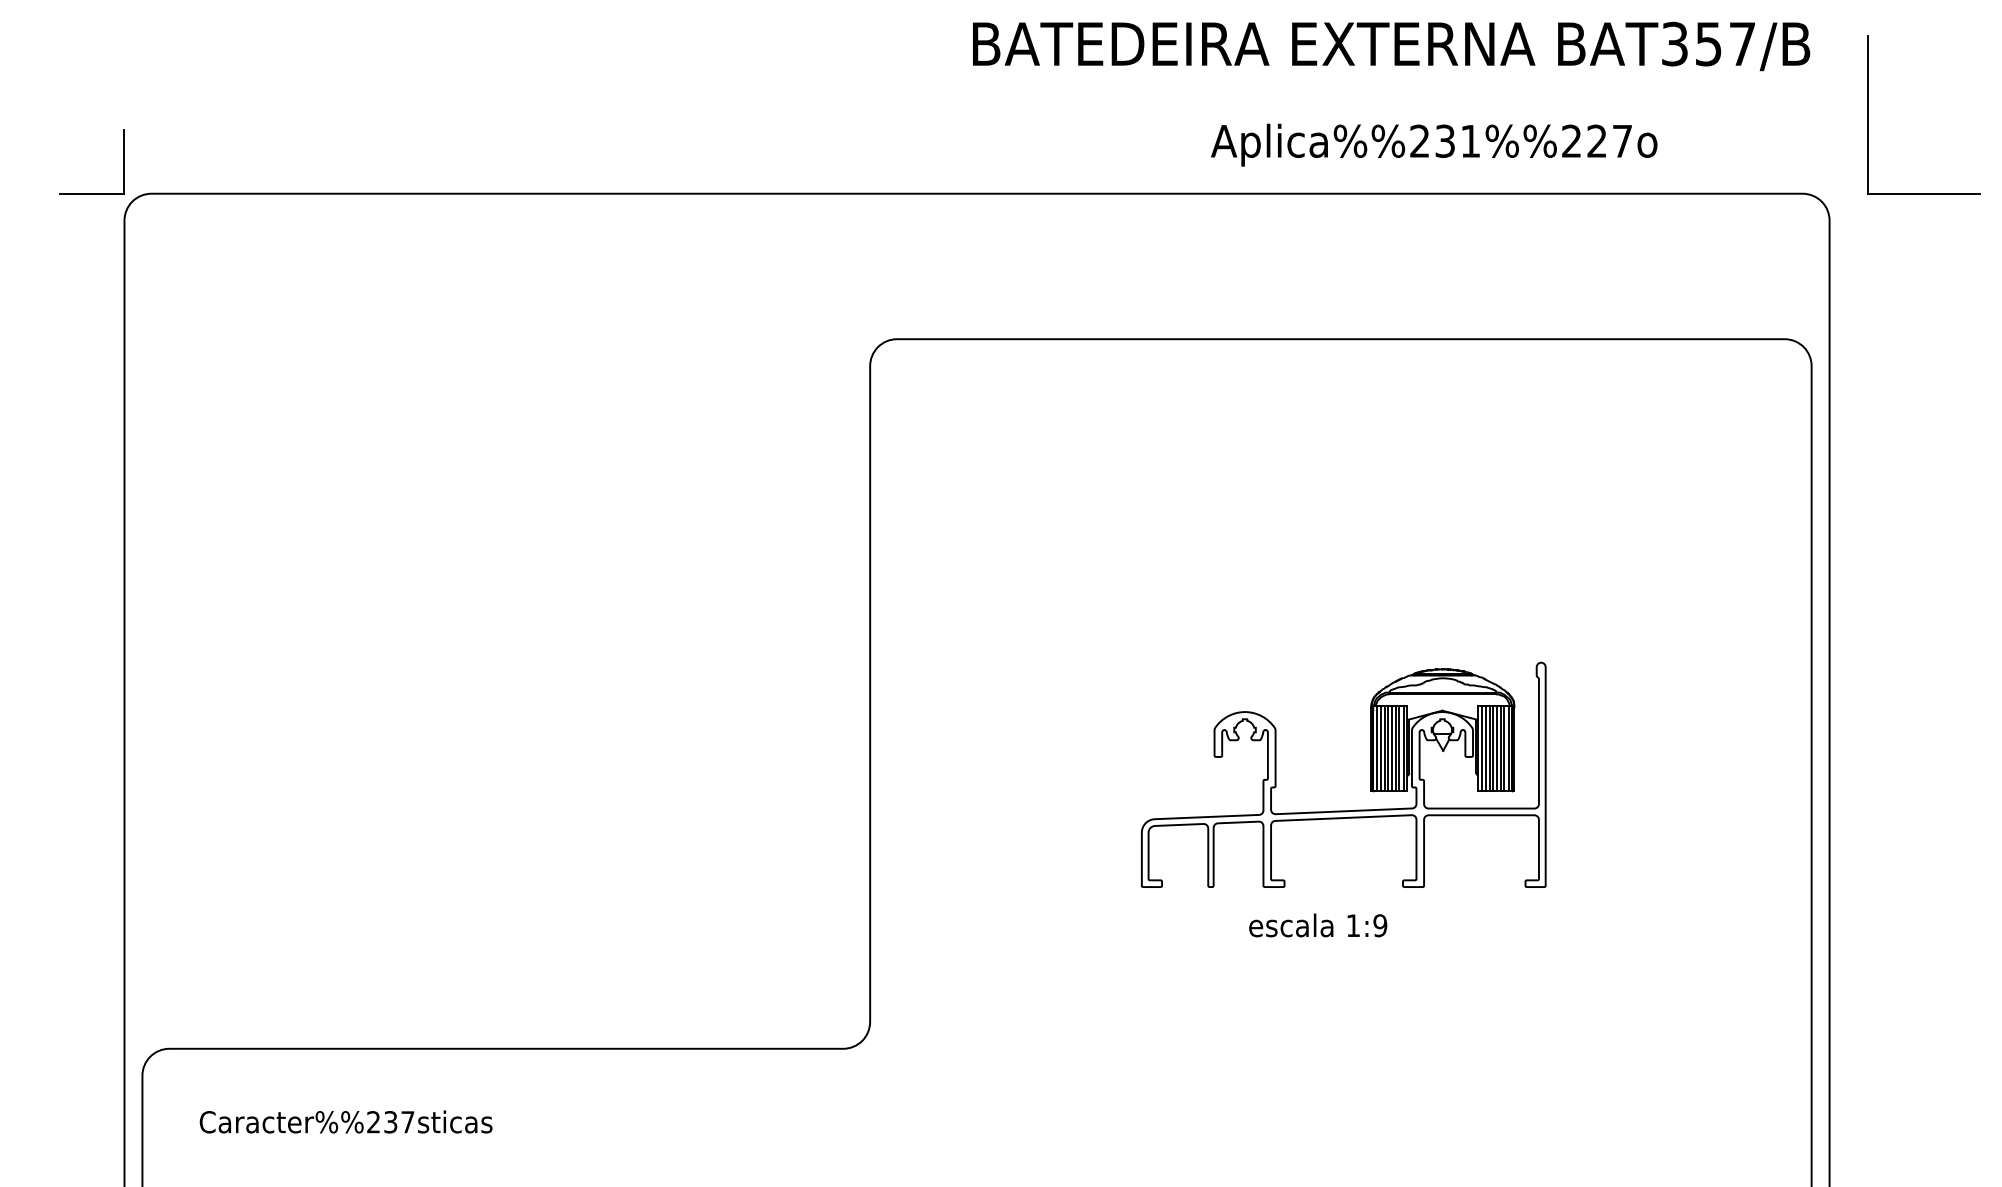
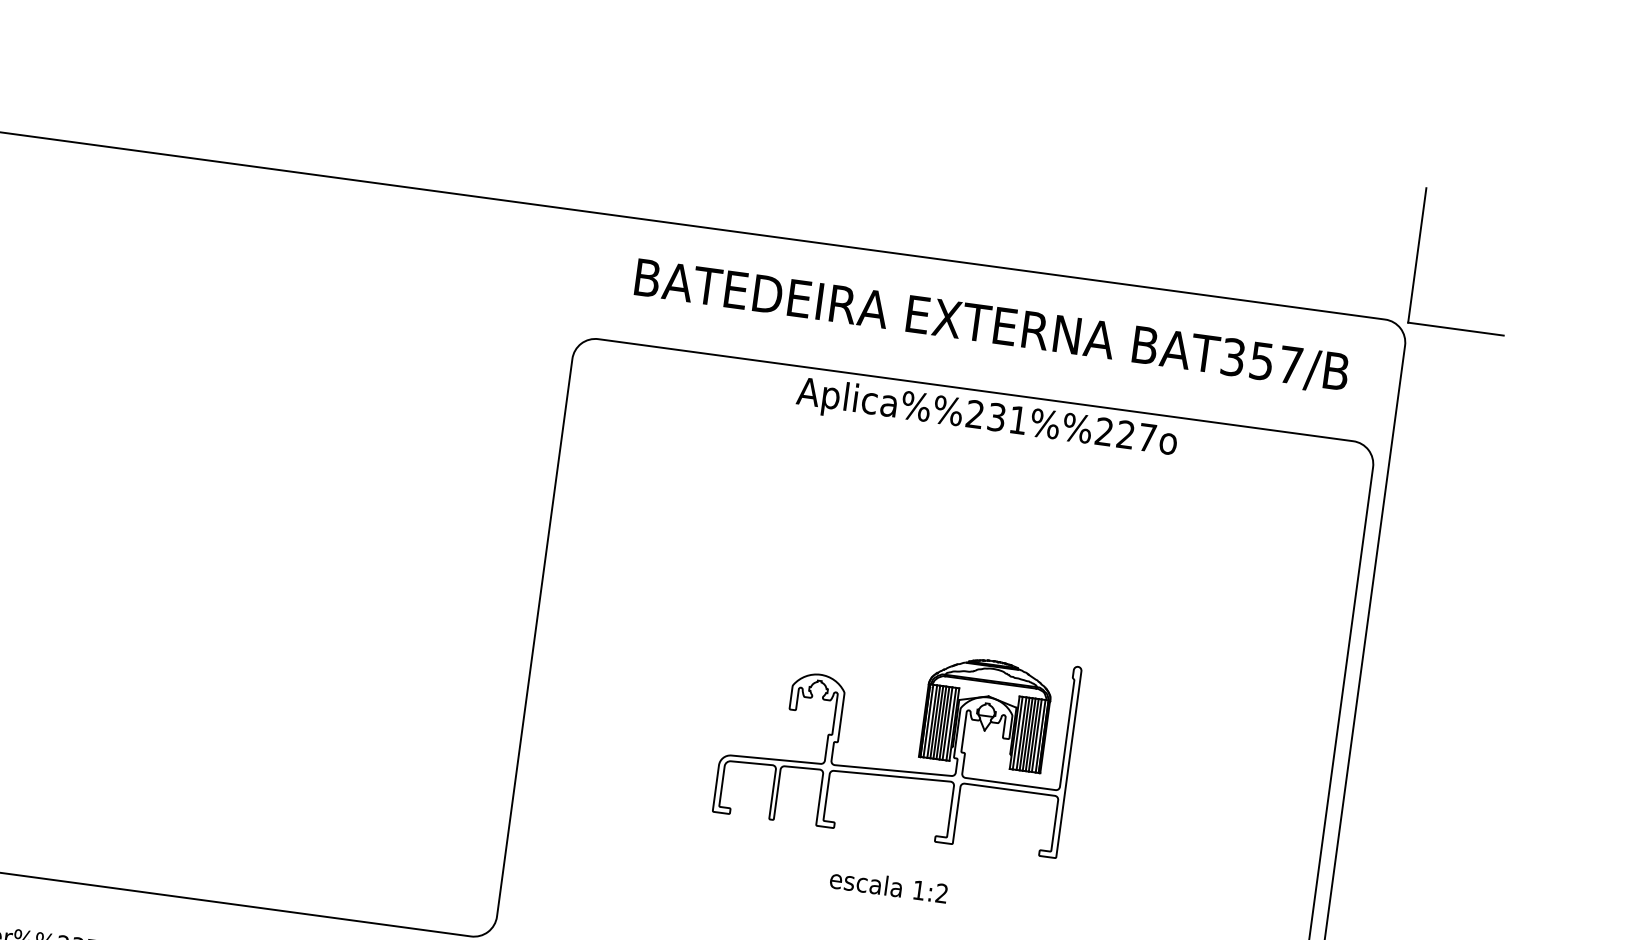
text: (1391, 46) -> (991, 326), moved
part: (1868, 114) -> (1418, 255), moved
text: (1434, 144) -> (987, 418), moved
part: (1370, 774) -> (920, 742), moved
text: (1380, 925) -> (942, 893), 1:9 -> 1:2

